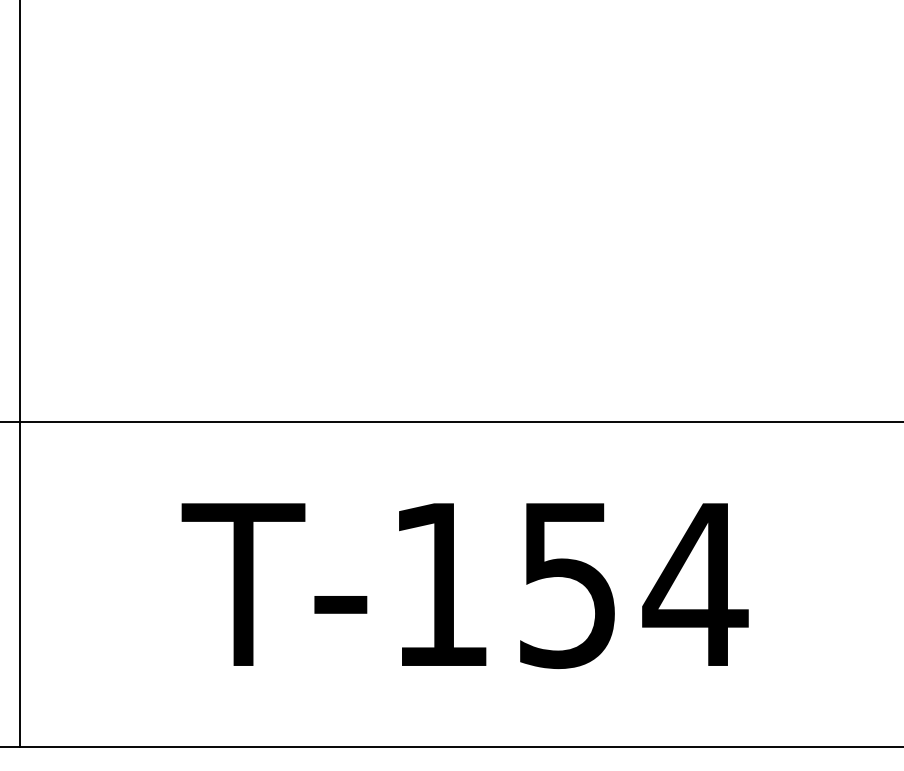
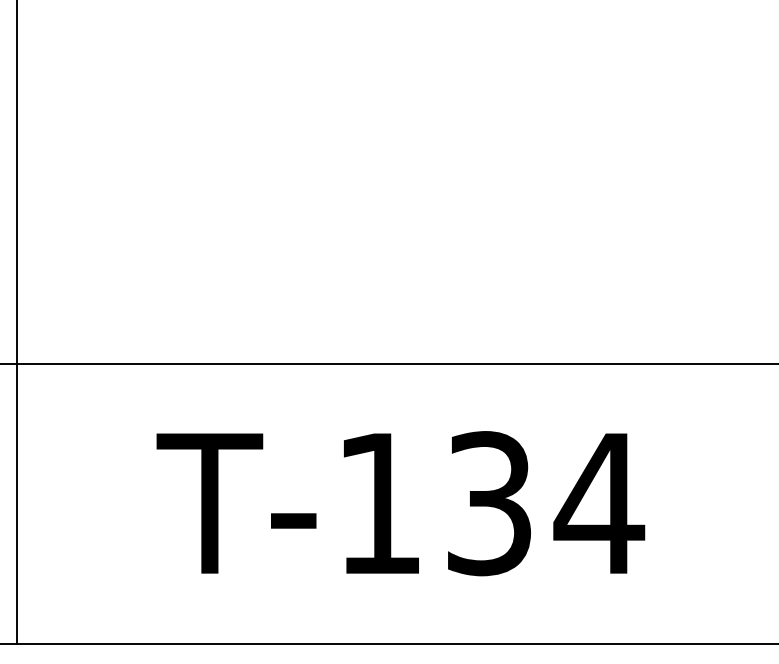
text: (568, 584) -> (489, 503), T-154 -> T-134

